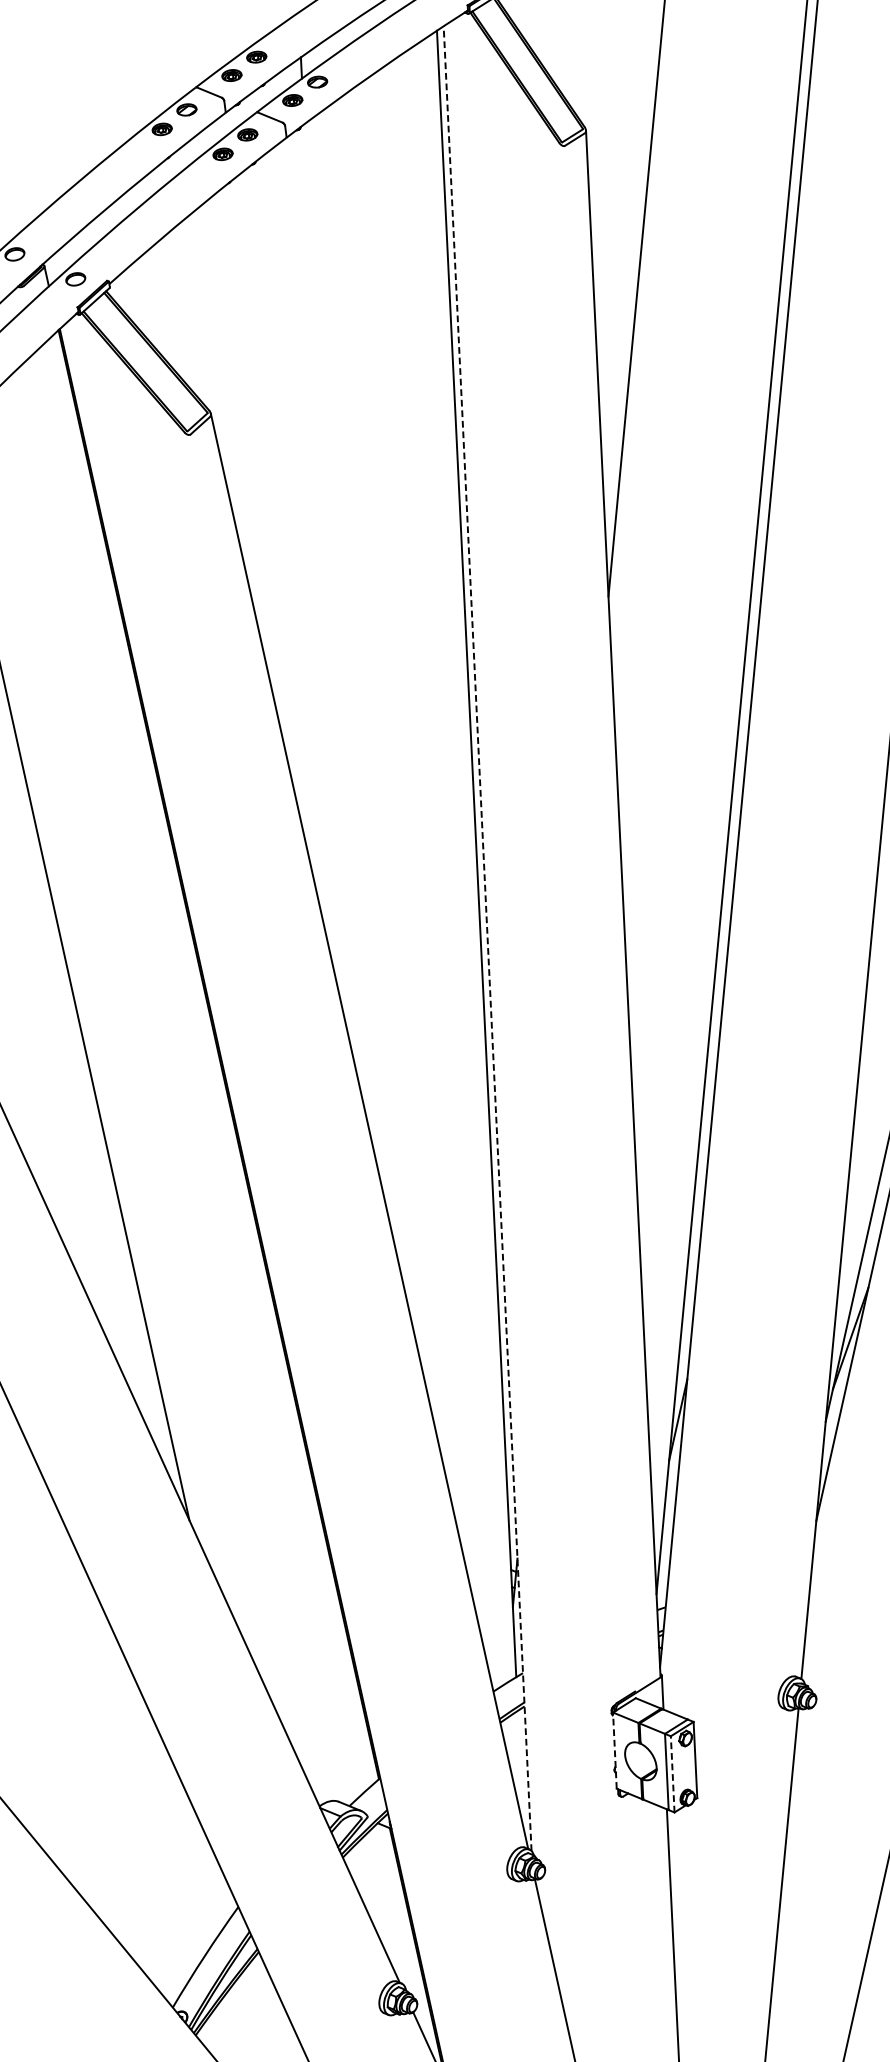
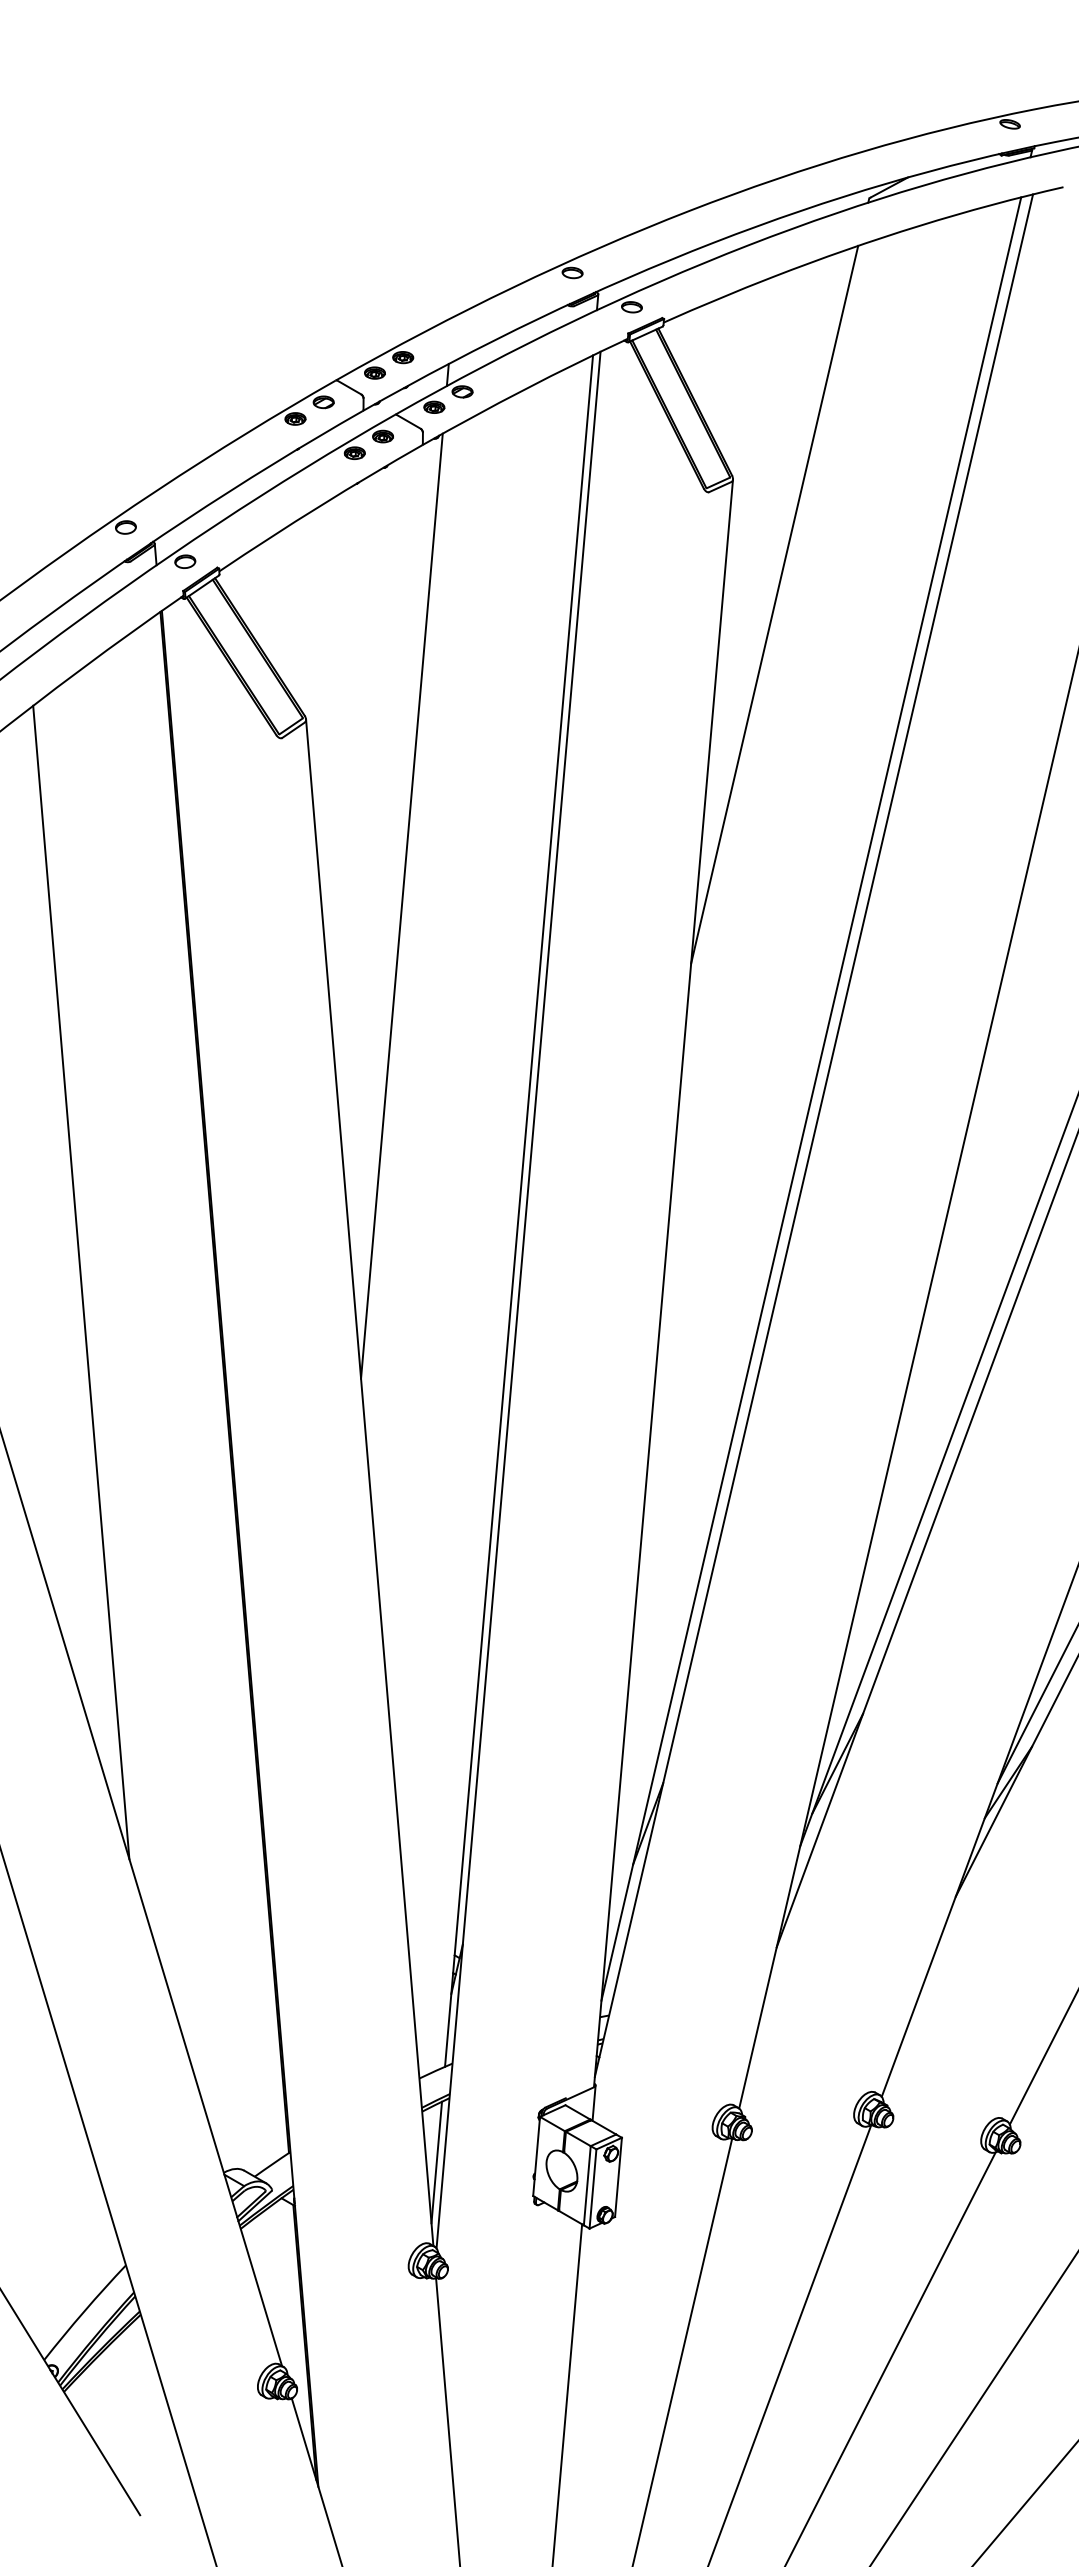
line: (325, 578) -> (401, 905), added
line: (487, 939) -> (518, 1300), dashed -> solid
line: (614, 1750) -> (536, 2156), dashed -> solid
line: (520, 1769) -> (436, 2162), added
line: (673, 1774) -> (593, 2189), dashed -> solid

